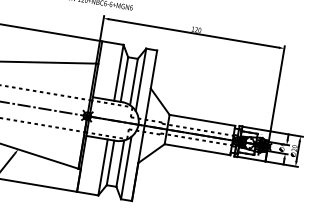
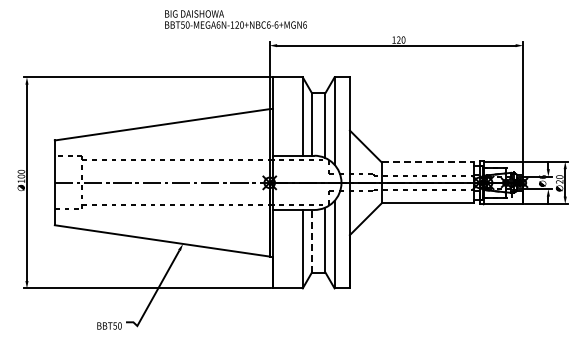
line: (203, 120) -> (428, 162), solid -> dashed
line: (110, 162) -> (311, 240), solid -> dashed

